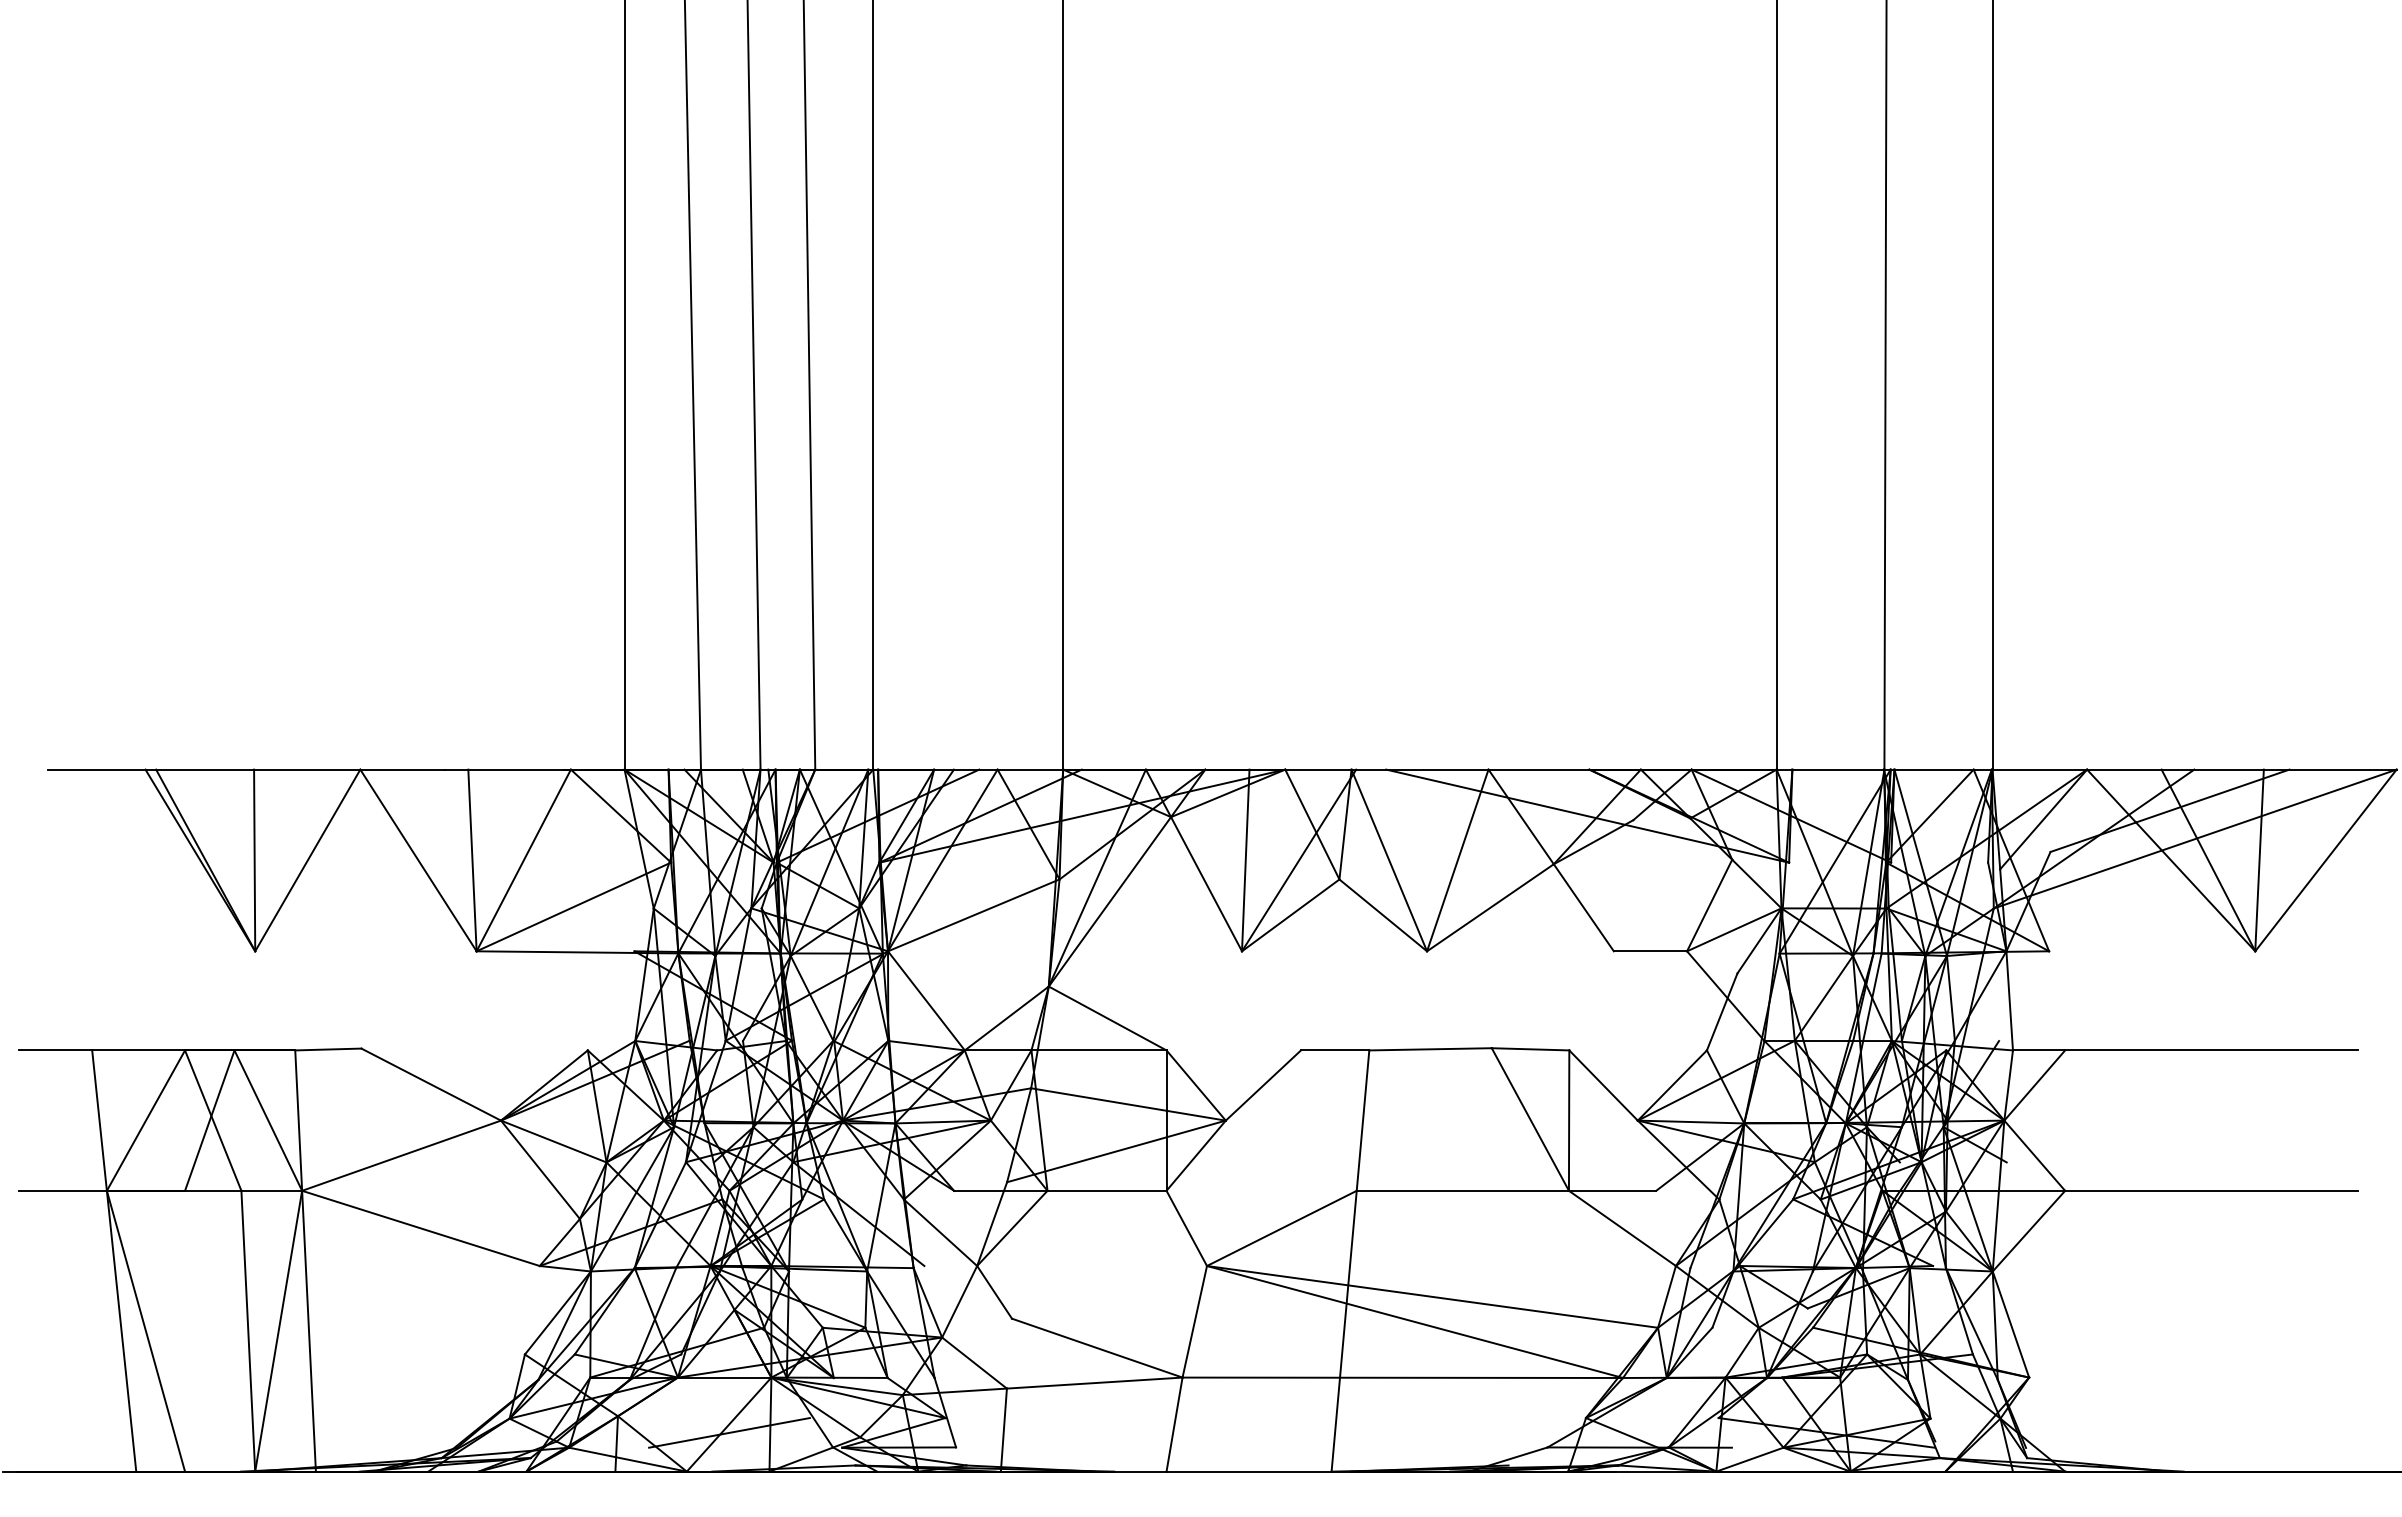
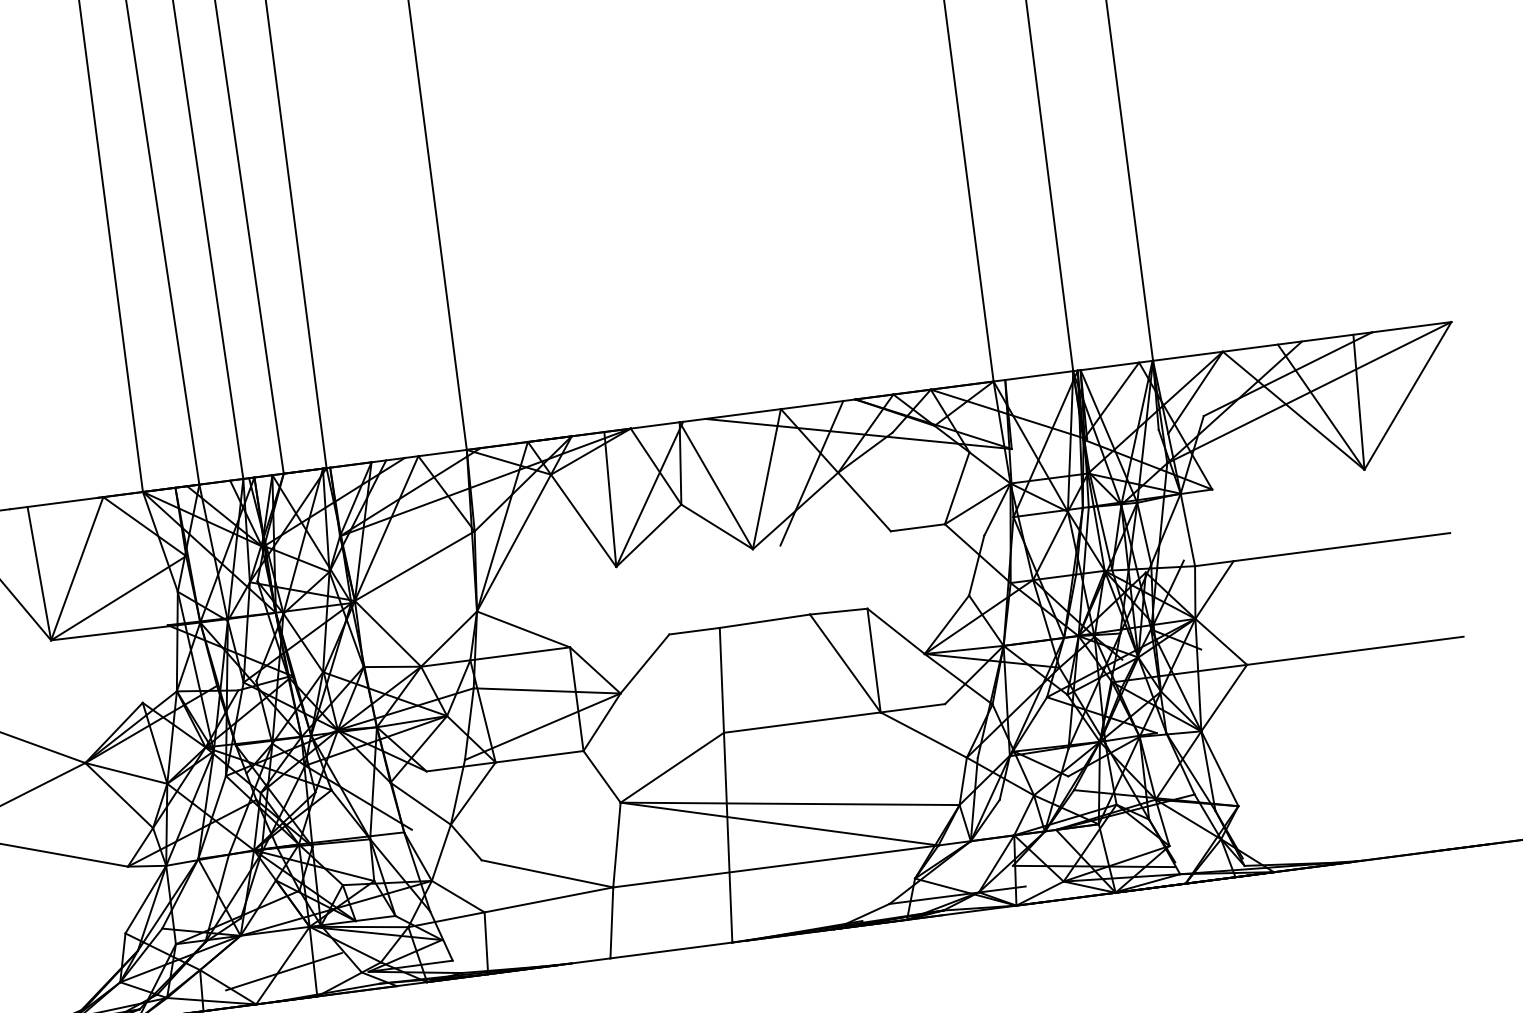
line: (1518, 860) -> (811, 473), added

